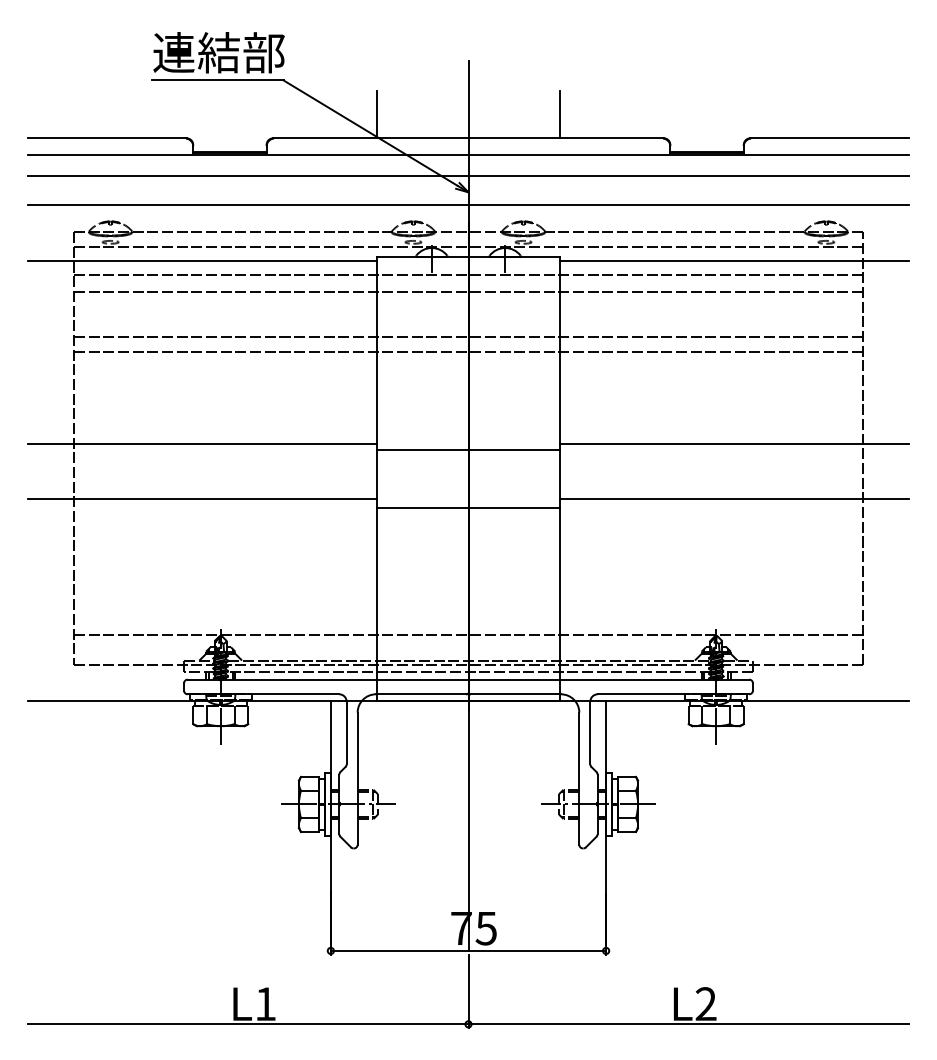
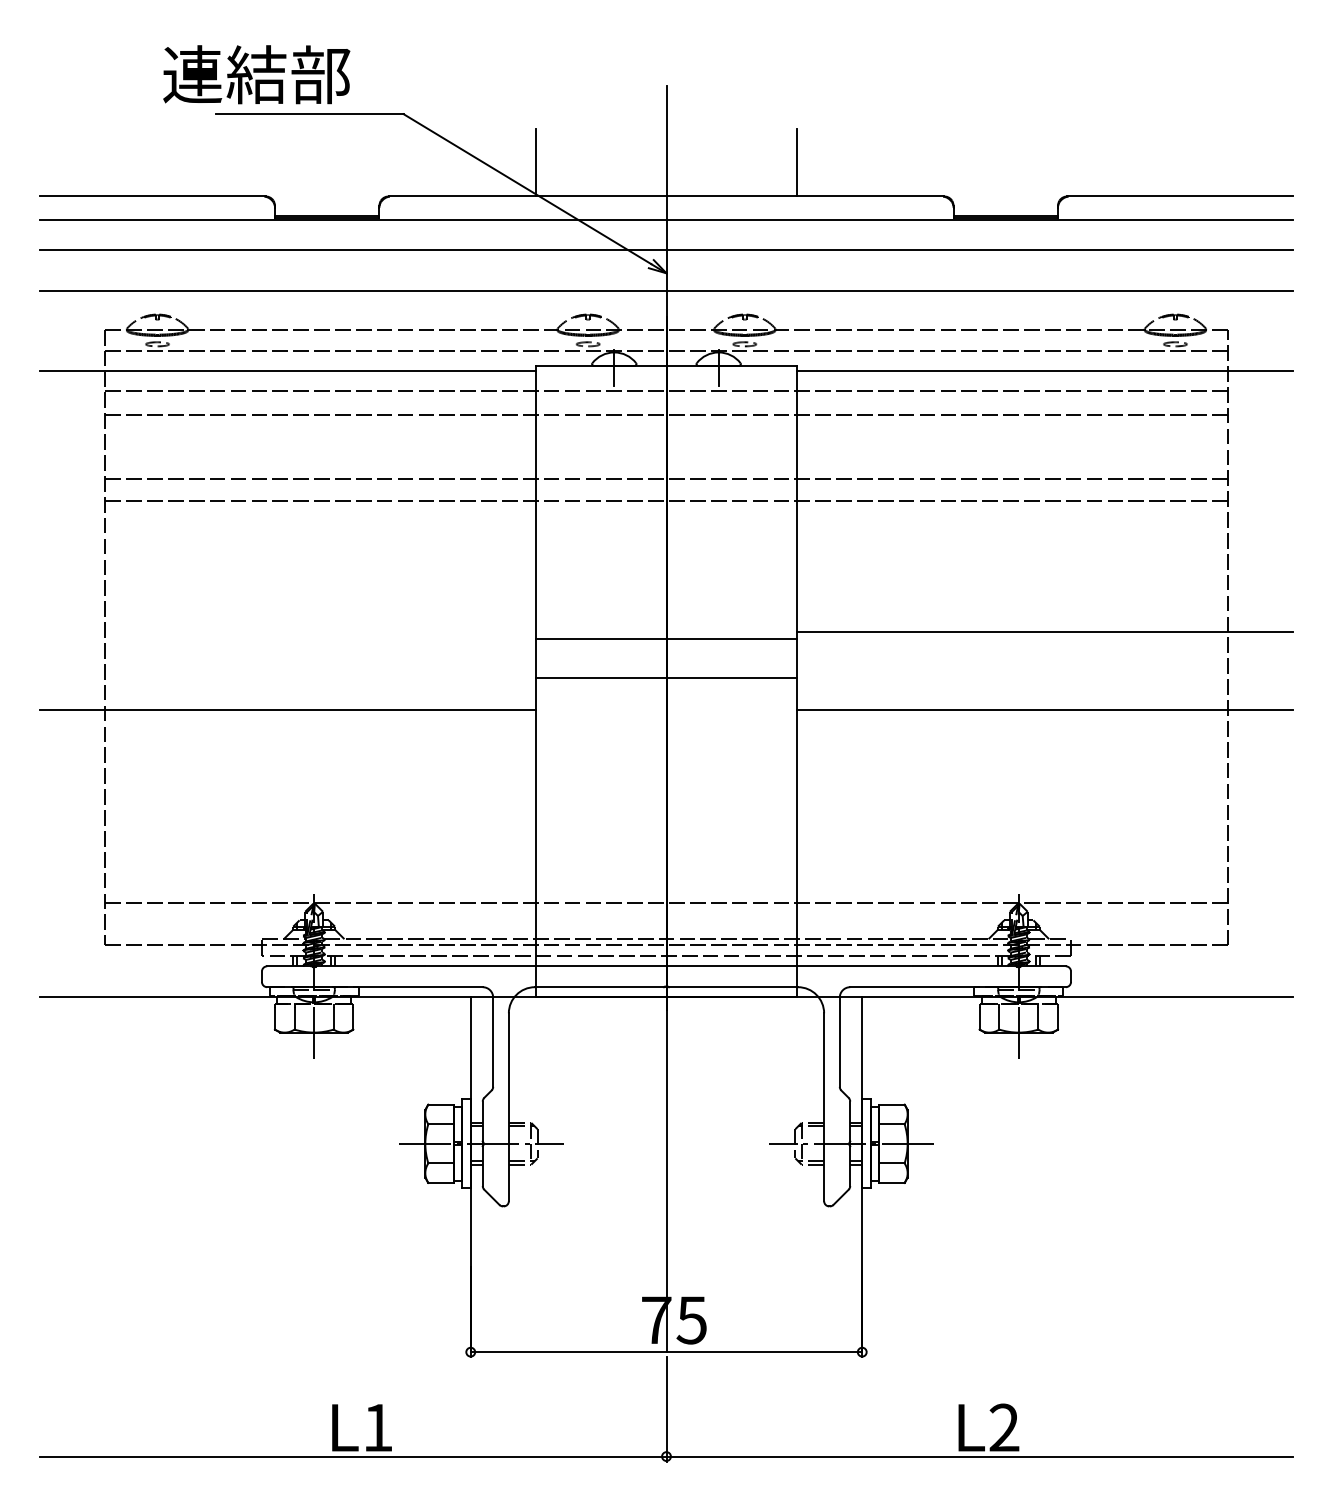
text: (218, 52) -> (256, 74), moved
line: (202, 444) -> (288, 631), removed
line: (468, 507) -> (666, 677), moved

